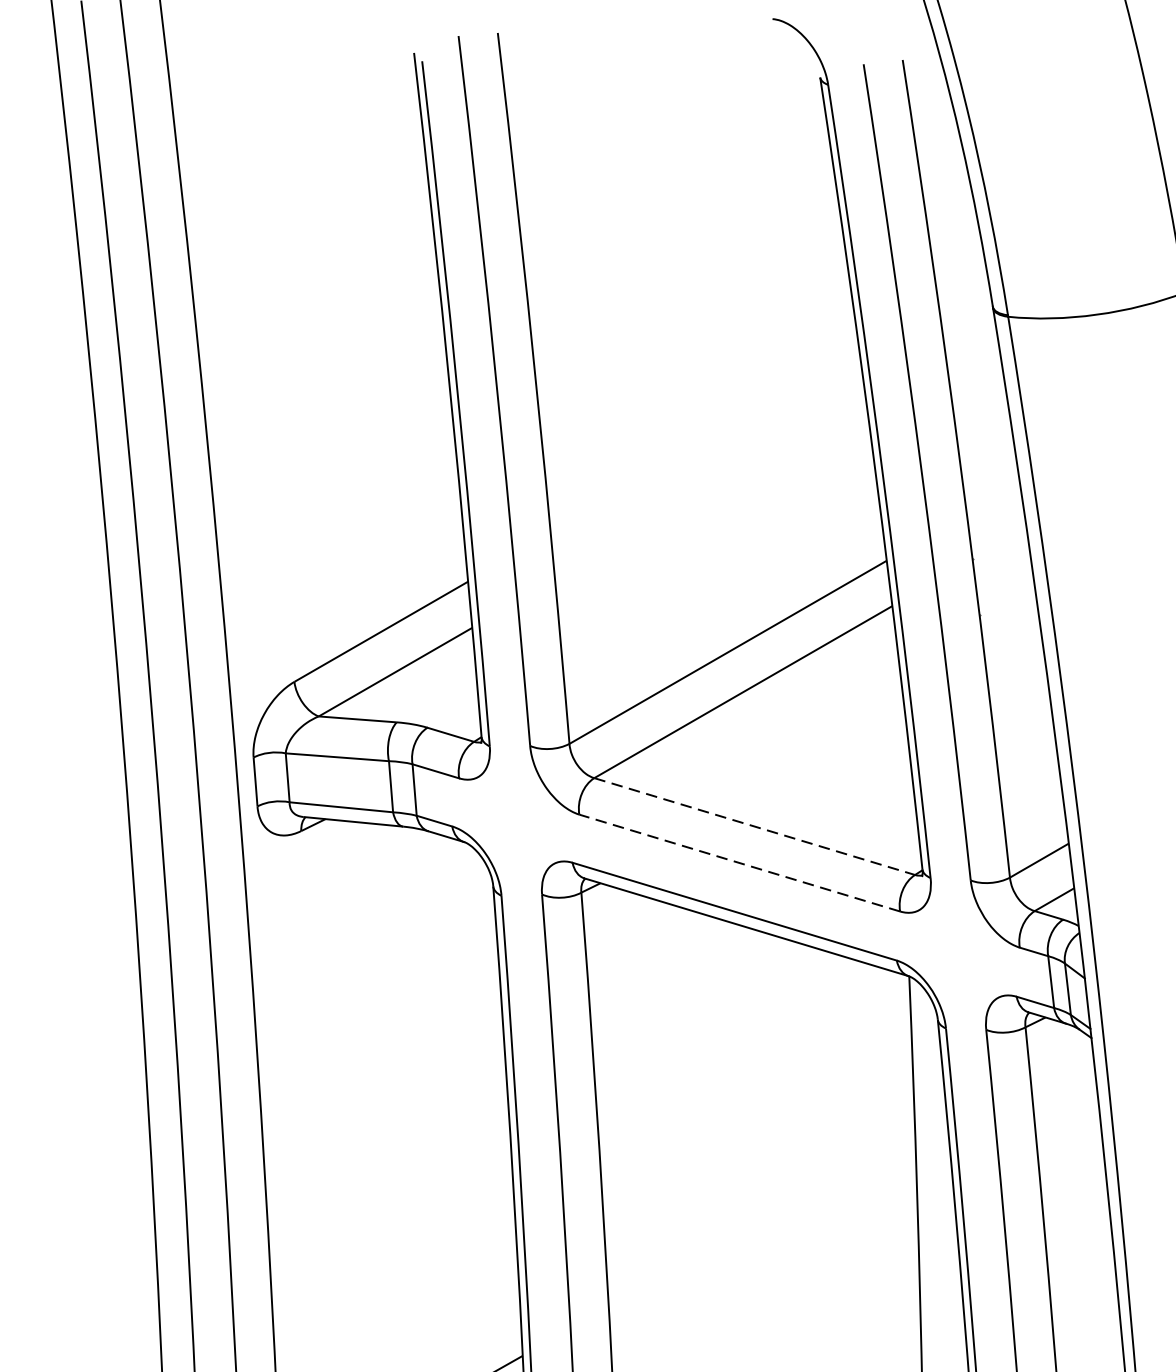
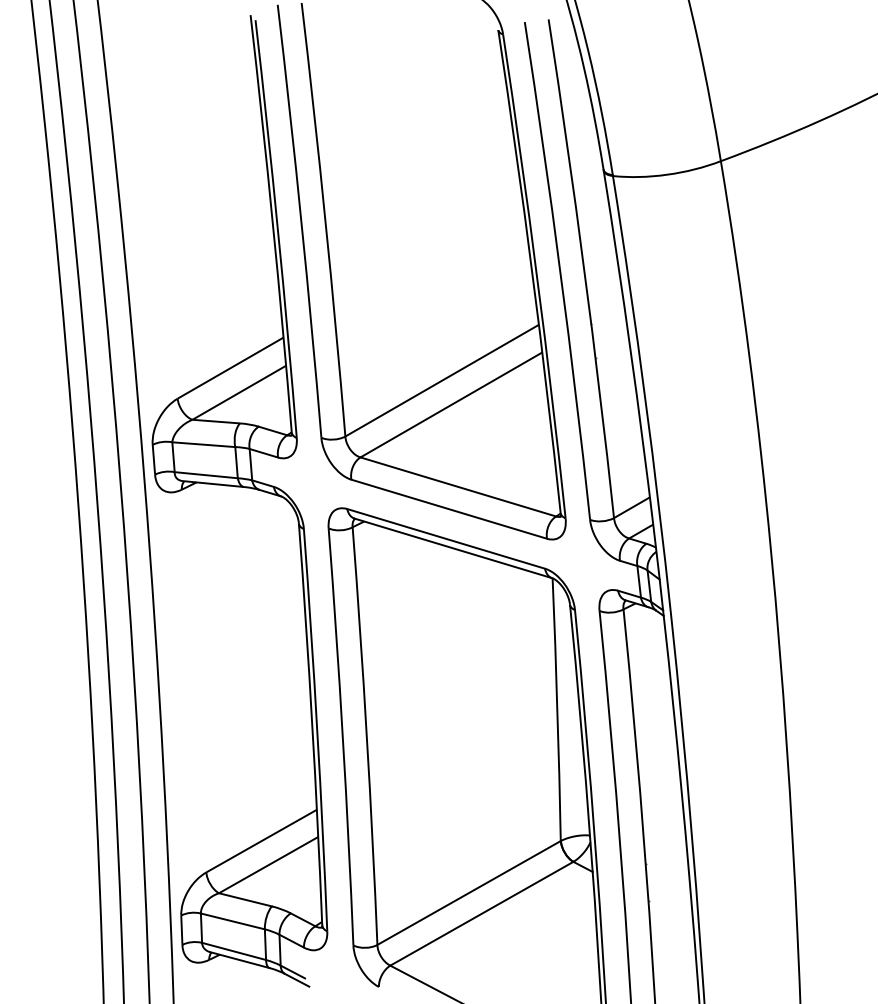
line: (754, 827) -> (458, 487), dashed -> solid
line: (738, 863) -> (448, 509), dashed -> solid

